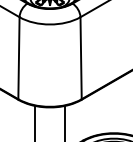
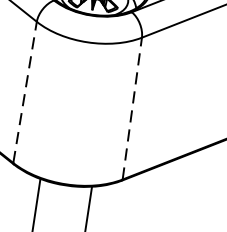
line: (18, 57) -> (24, 91), solid -> dashed
line: (81, 57) -> (133, 107), solid -> dashed

